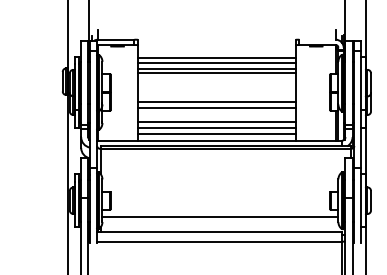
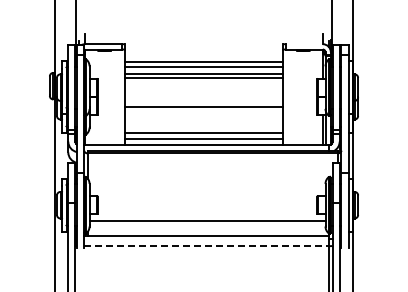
line: (216, 108) -> (203, 112), removed
line: (216, 122) -> (203, 126), removed
line: (220, 242) -> (207, 246), solid -> dashed

